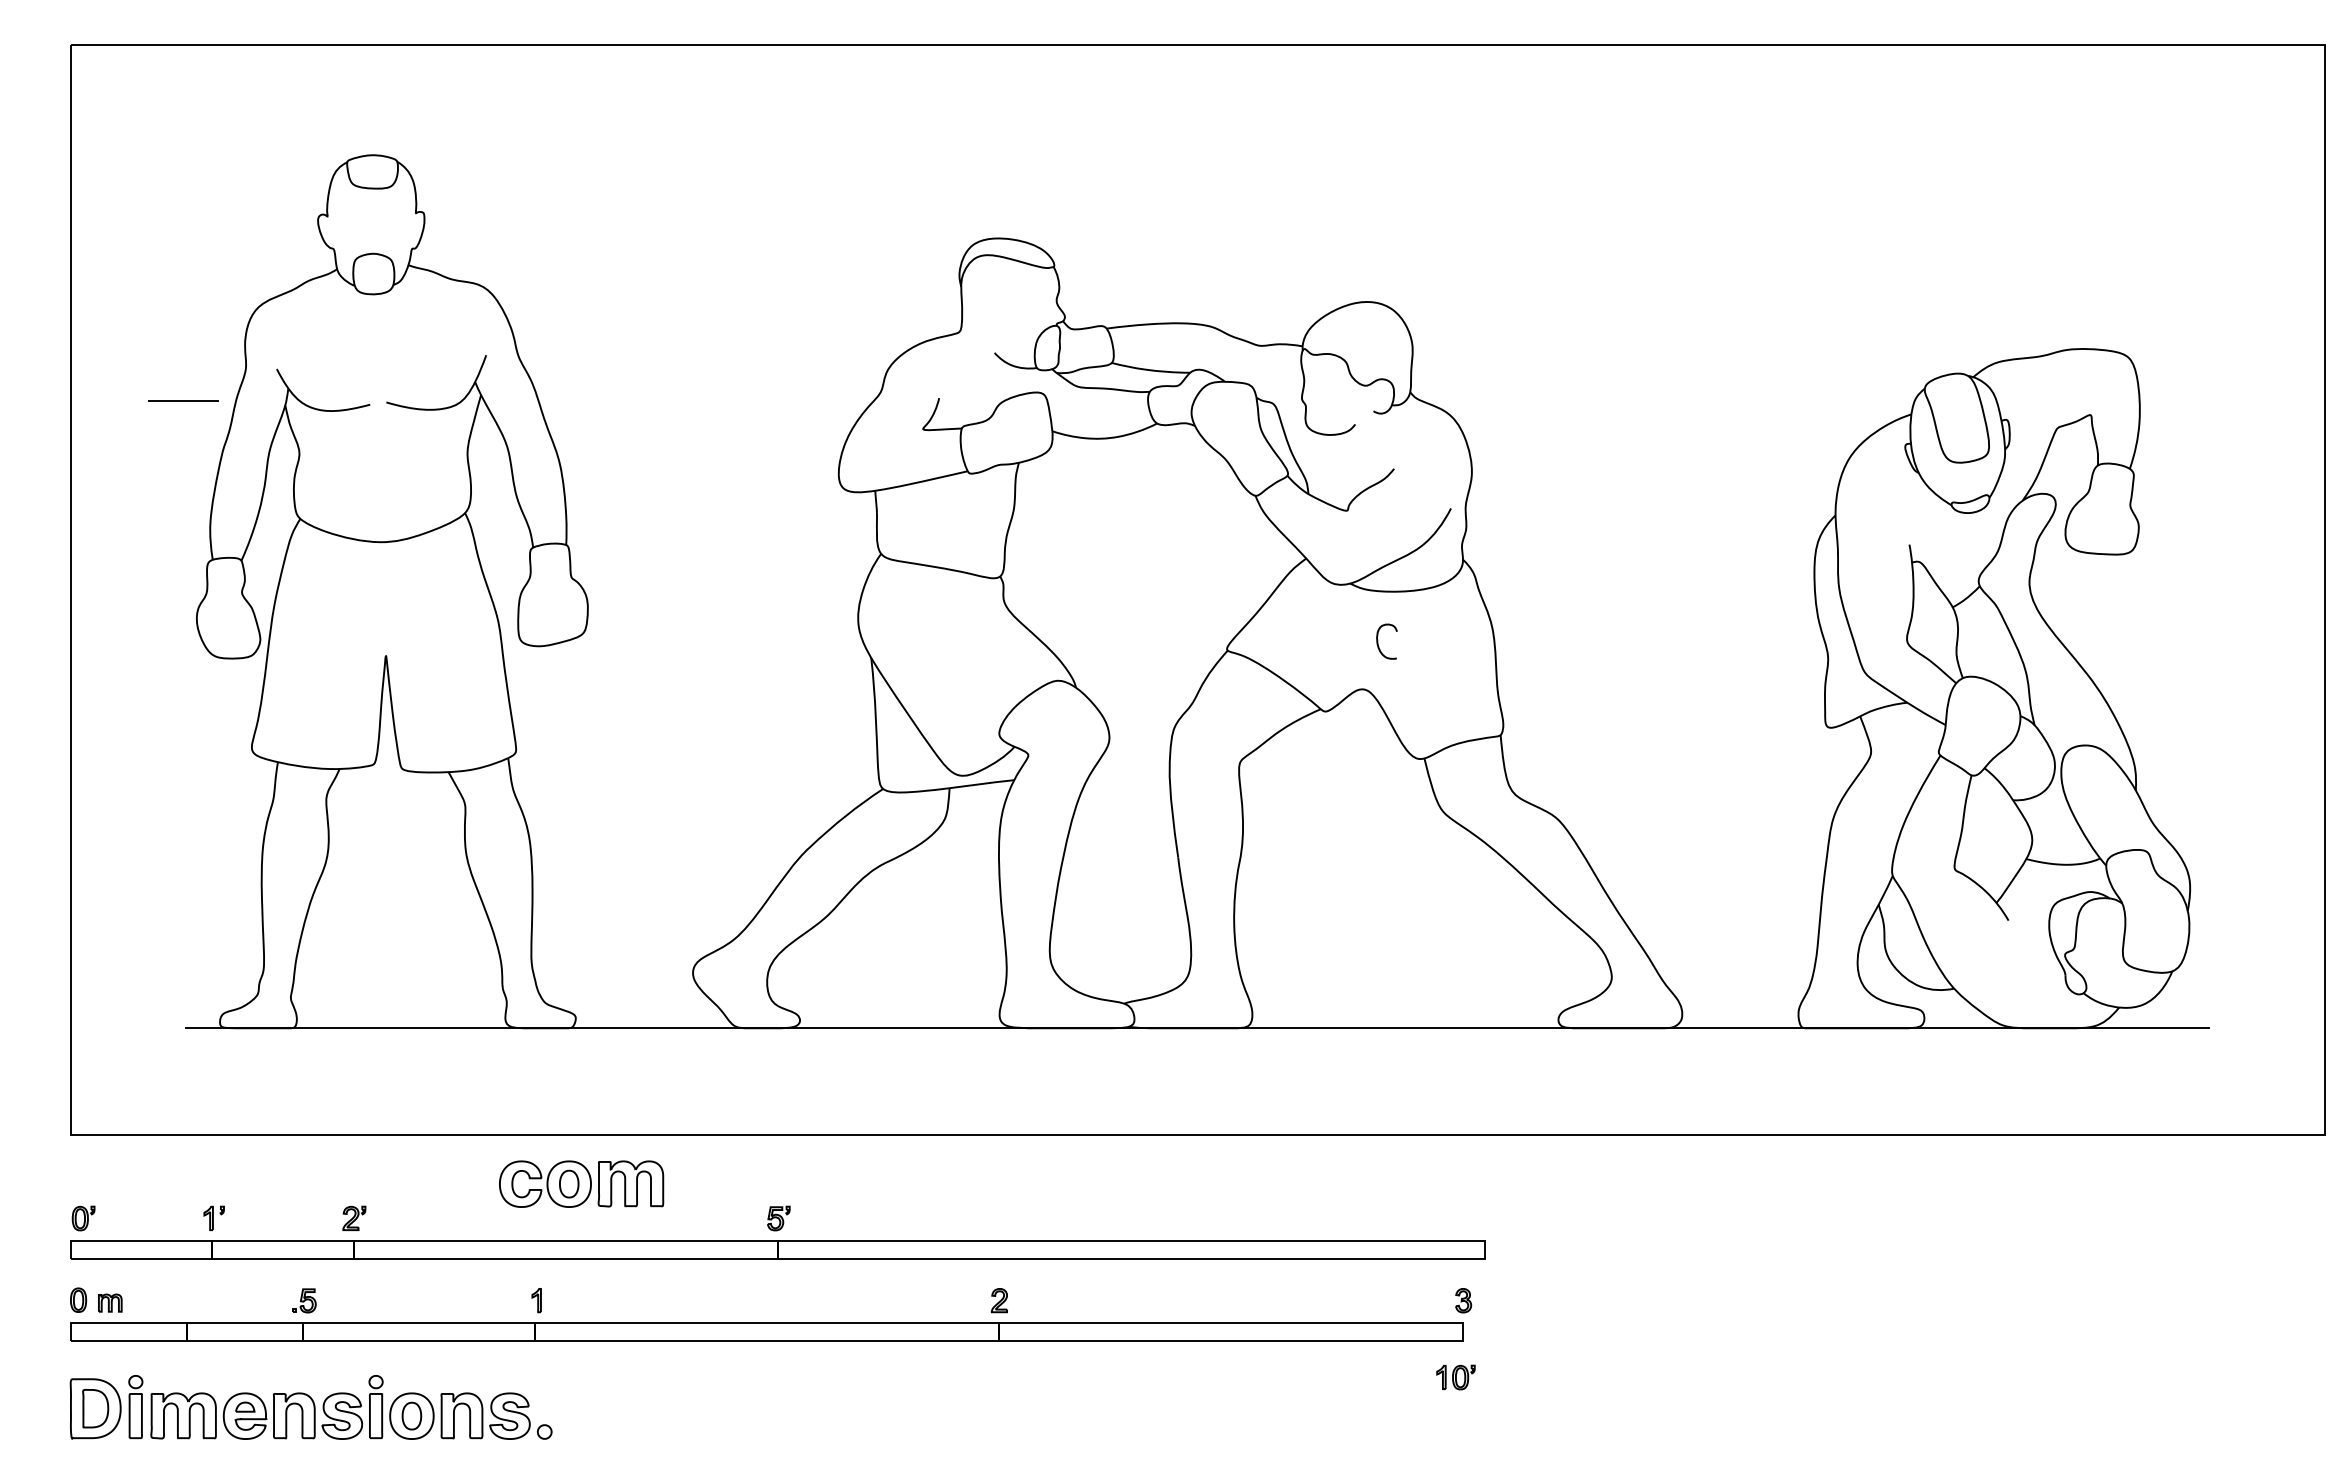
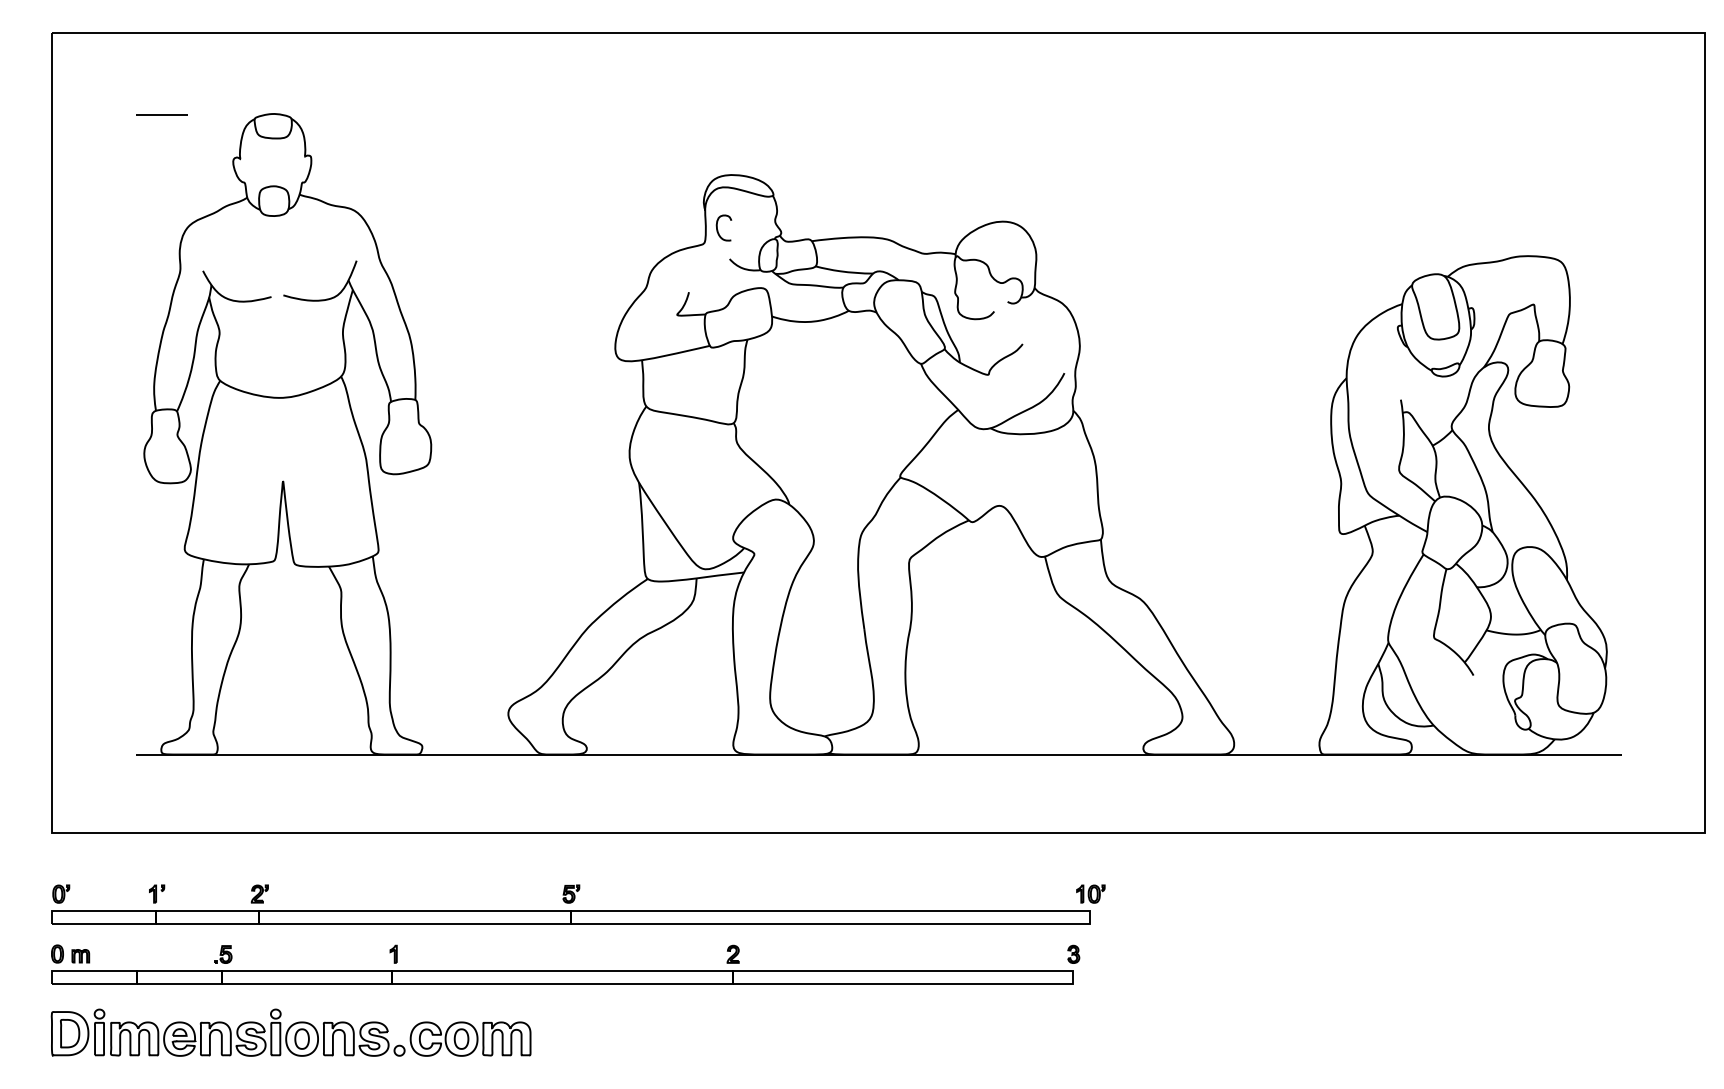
line: (183, 400) -> (161, 114), moved
curve: (1378, 641) -> (717, 227), moved
part: (581, 1183) -> (470, 1038), moved
part: (1455, 1377) -> (1090, 894), moved

